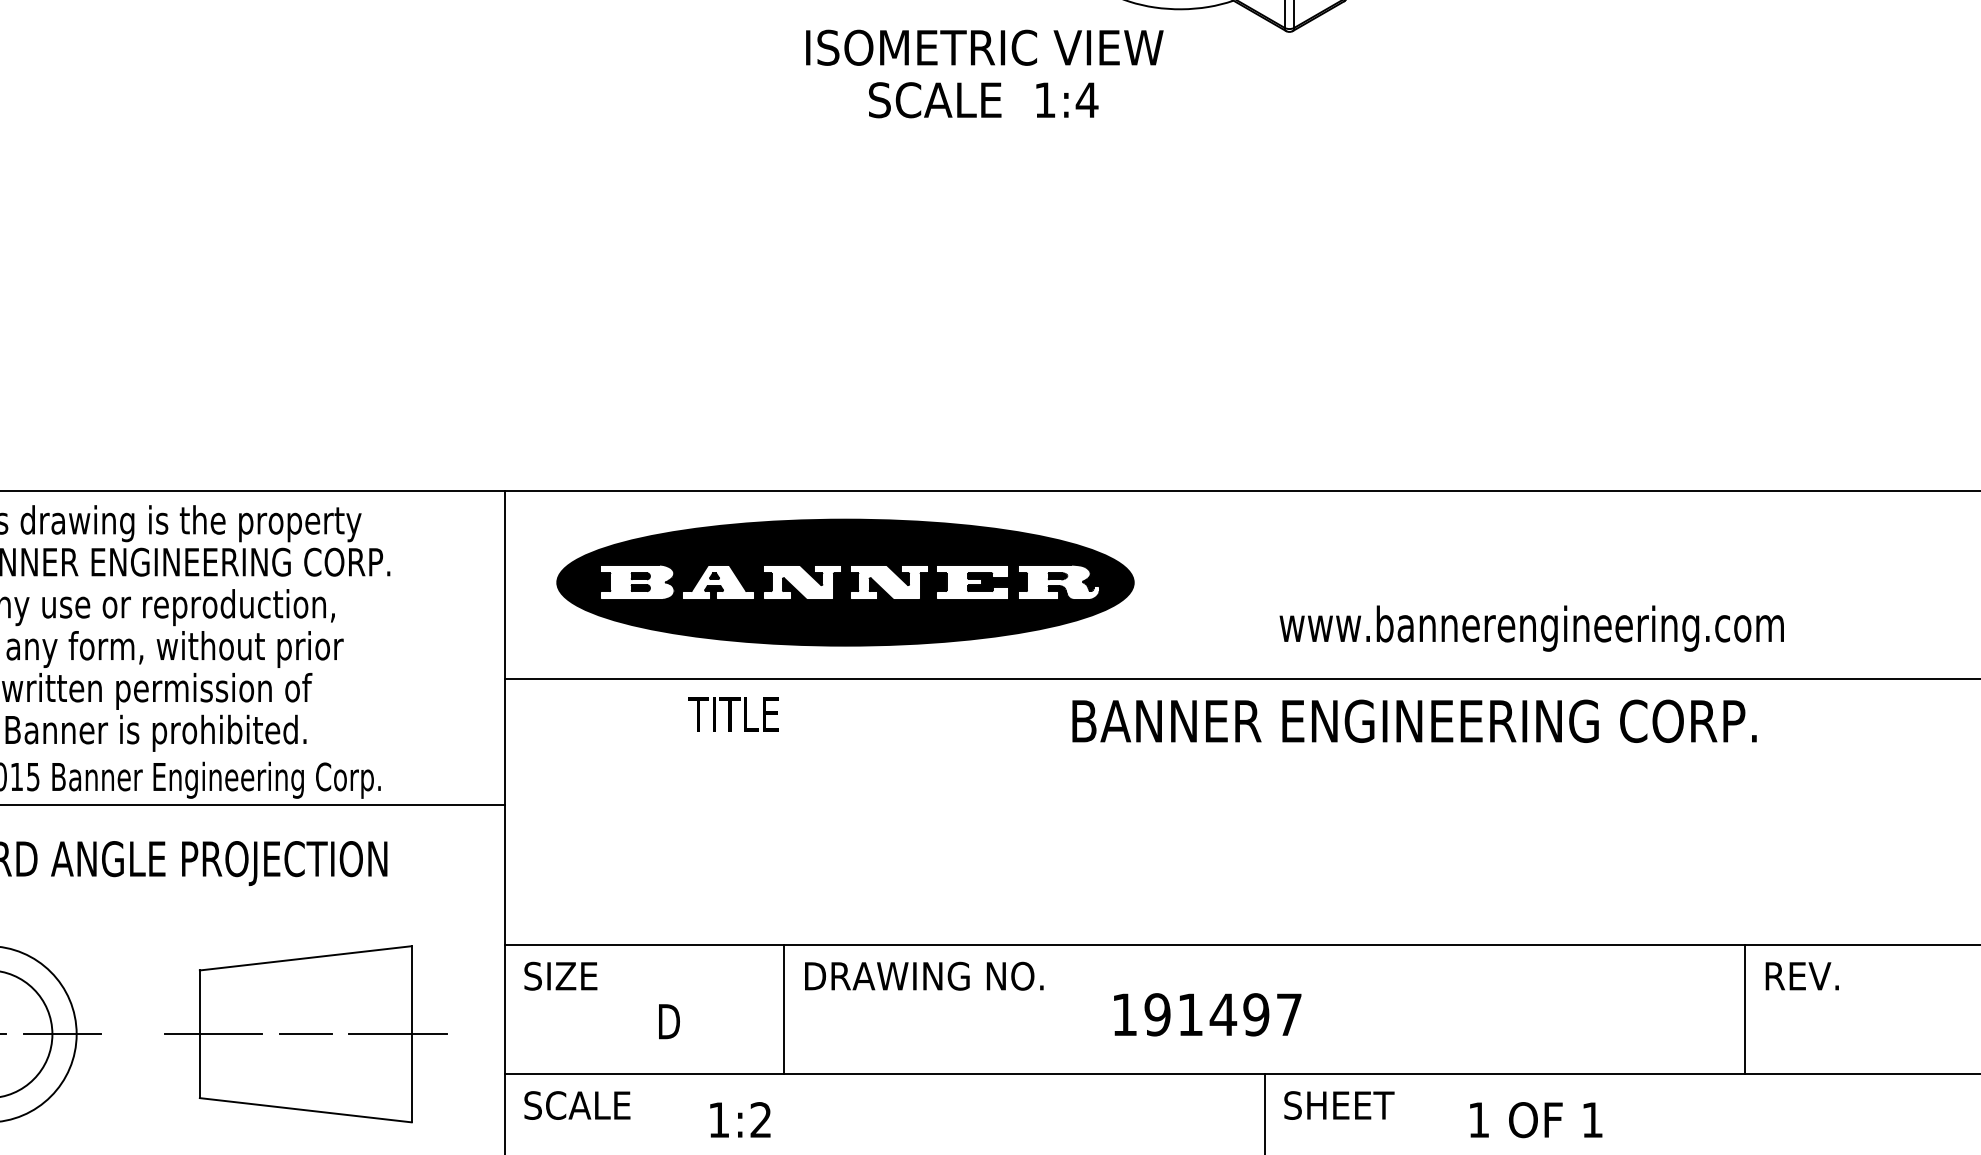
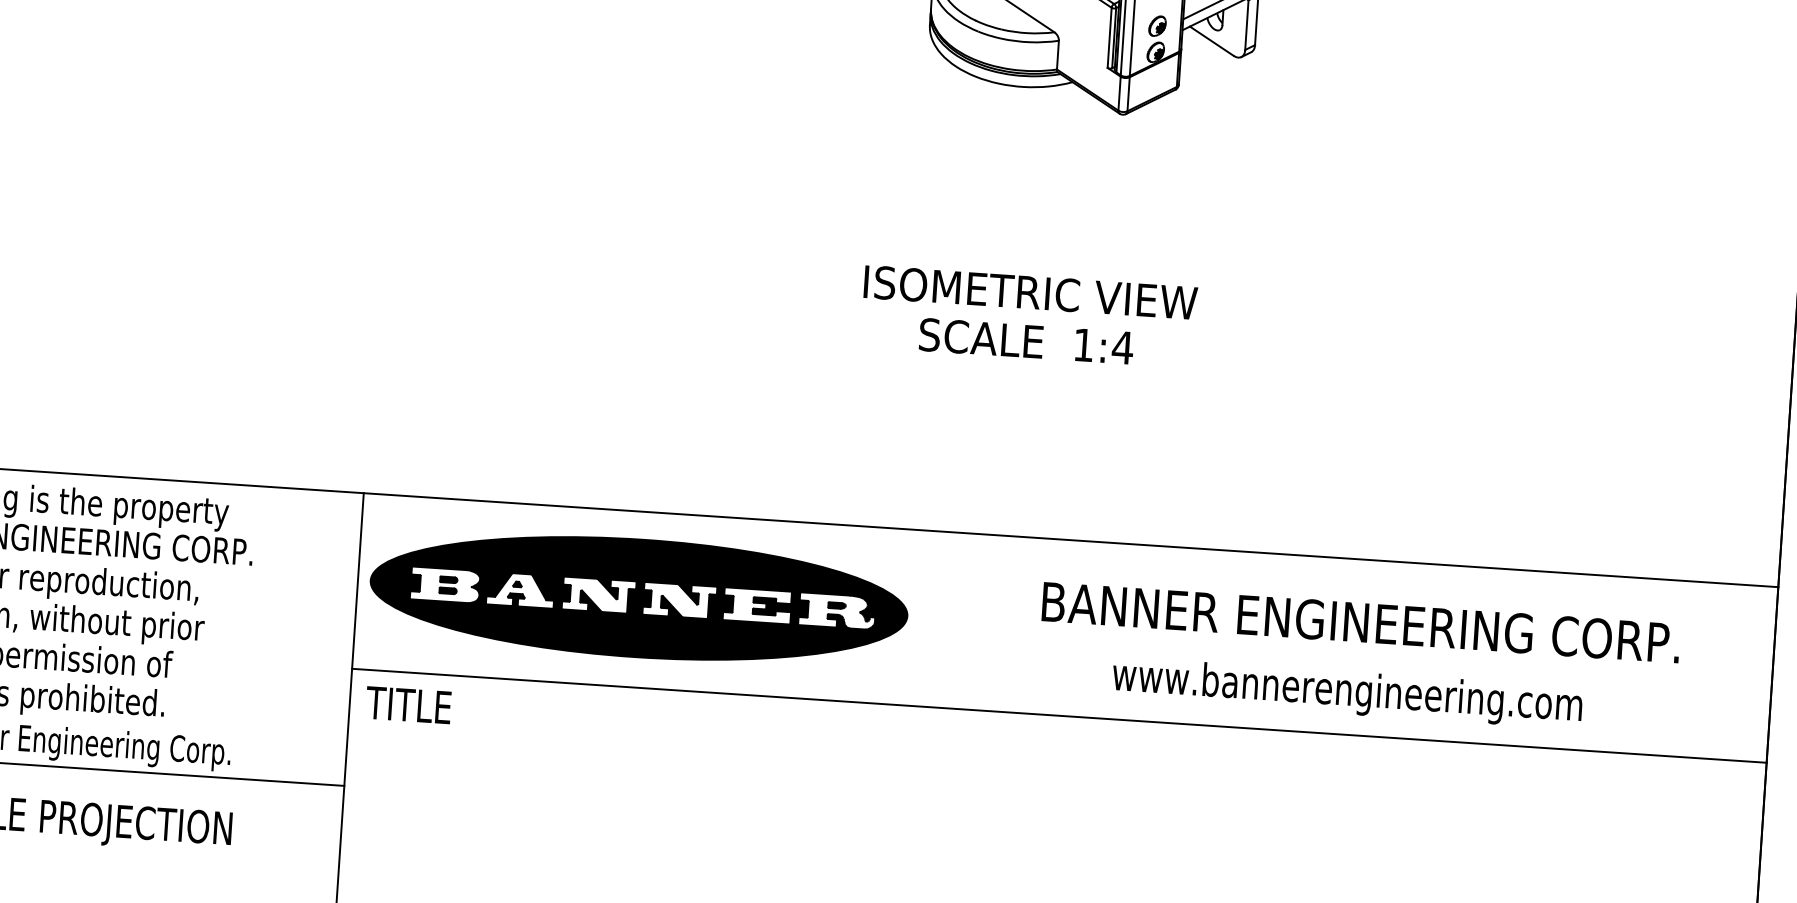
text: (984, 73) -> (1028, 316), moved
part: (845, 582) -> (639, 598), moved
text: (1531, 628) -> (1347, 692), moved
text: (733, 714) -> (408, 705), moved
text: (1414, 720) -> (1361, 621), moved

